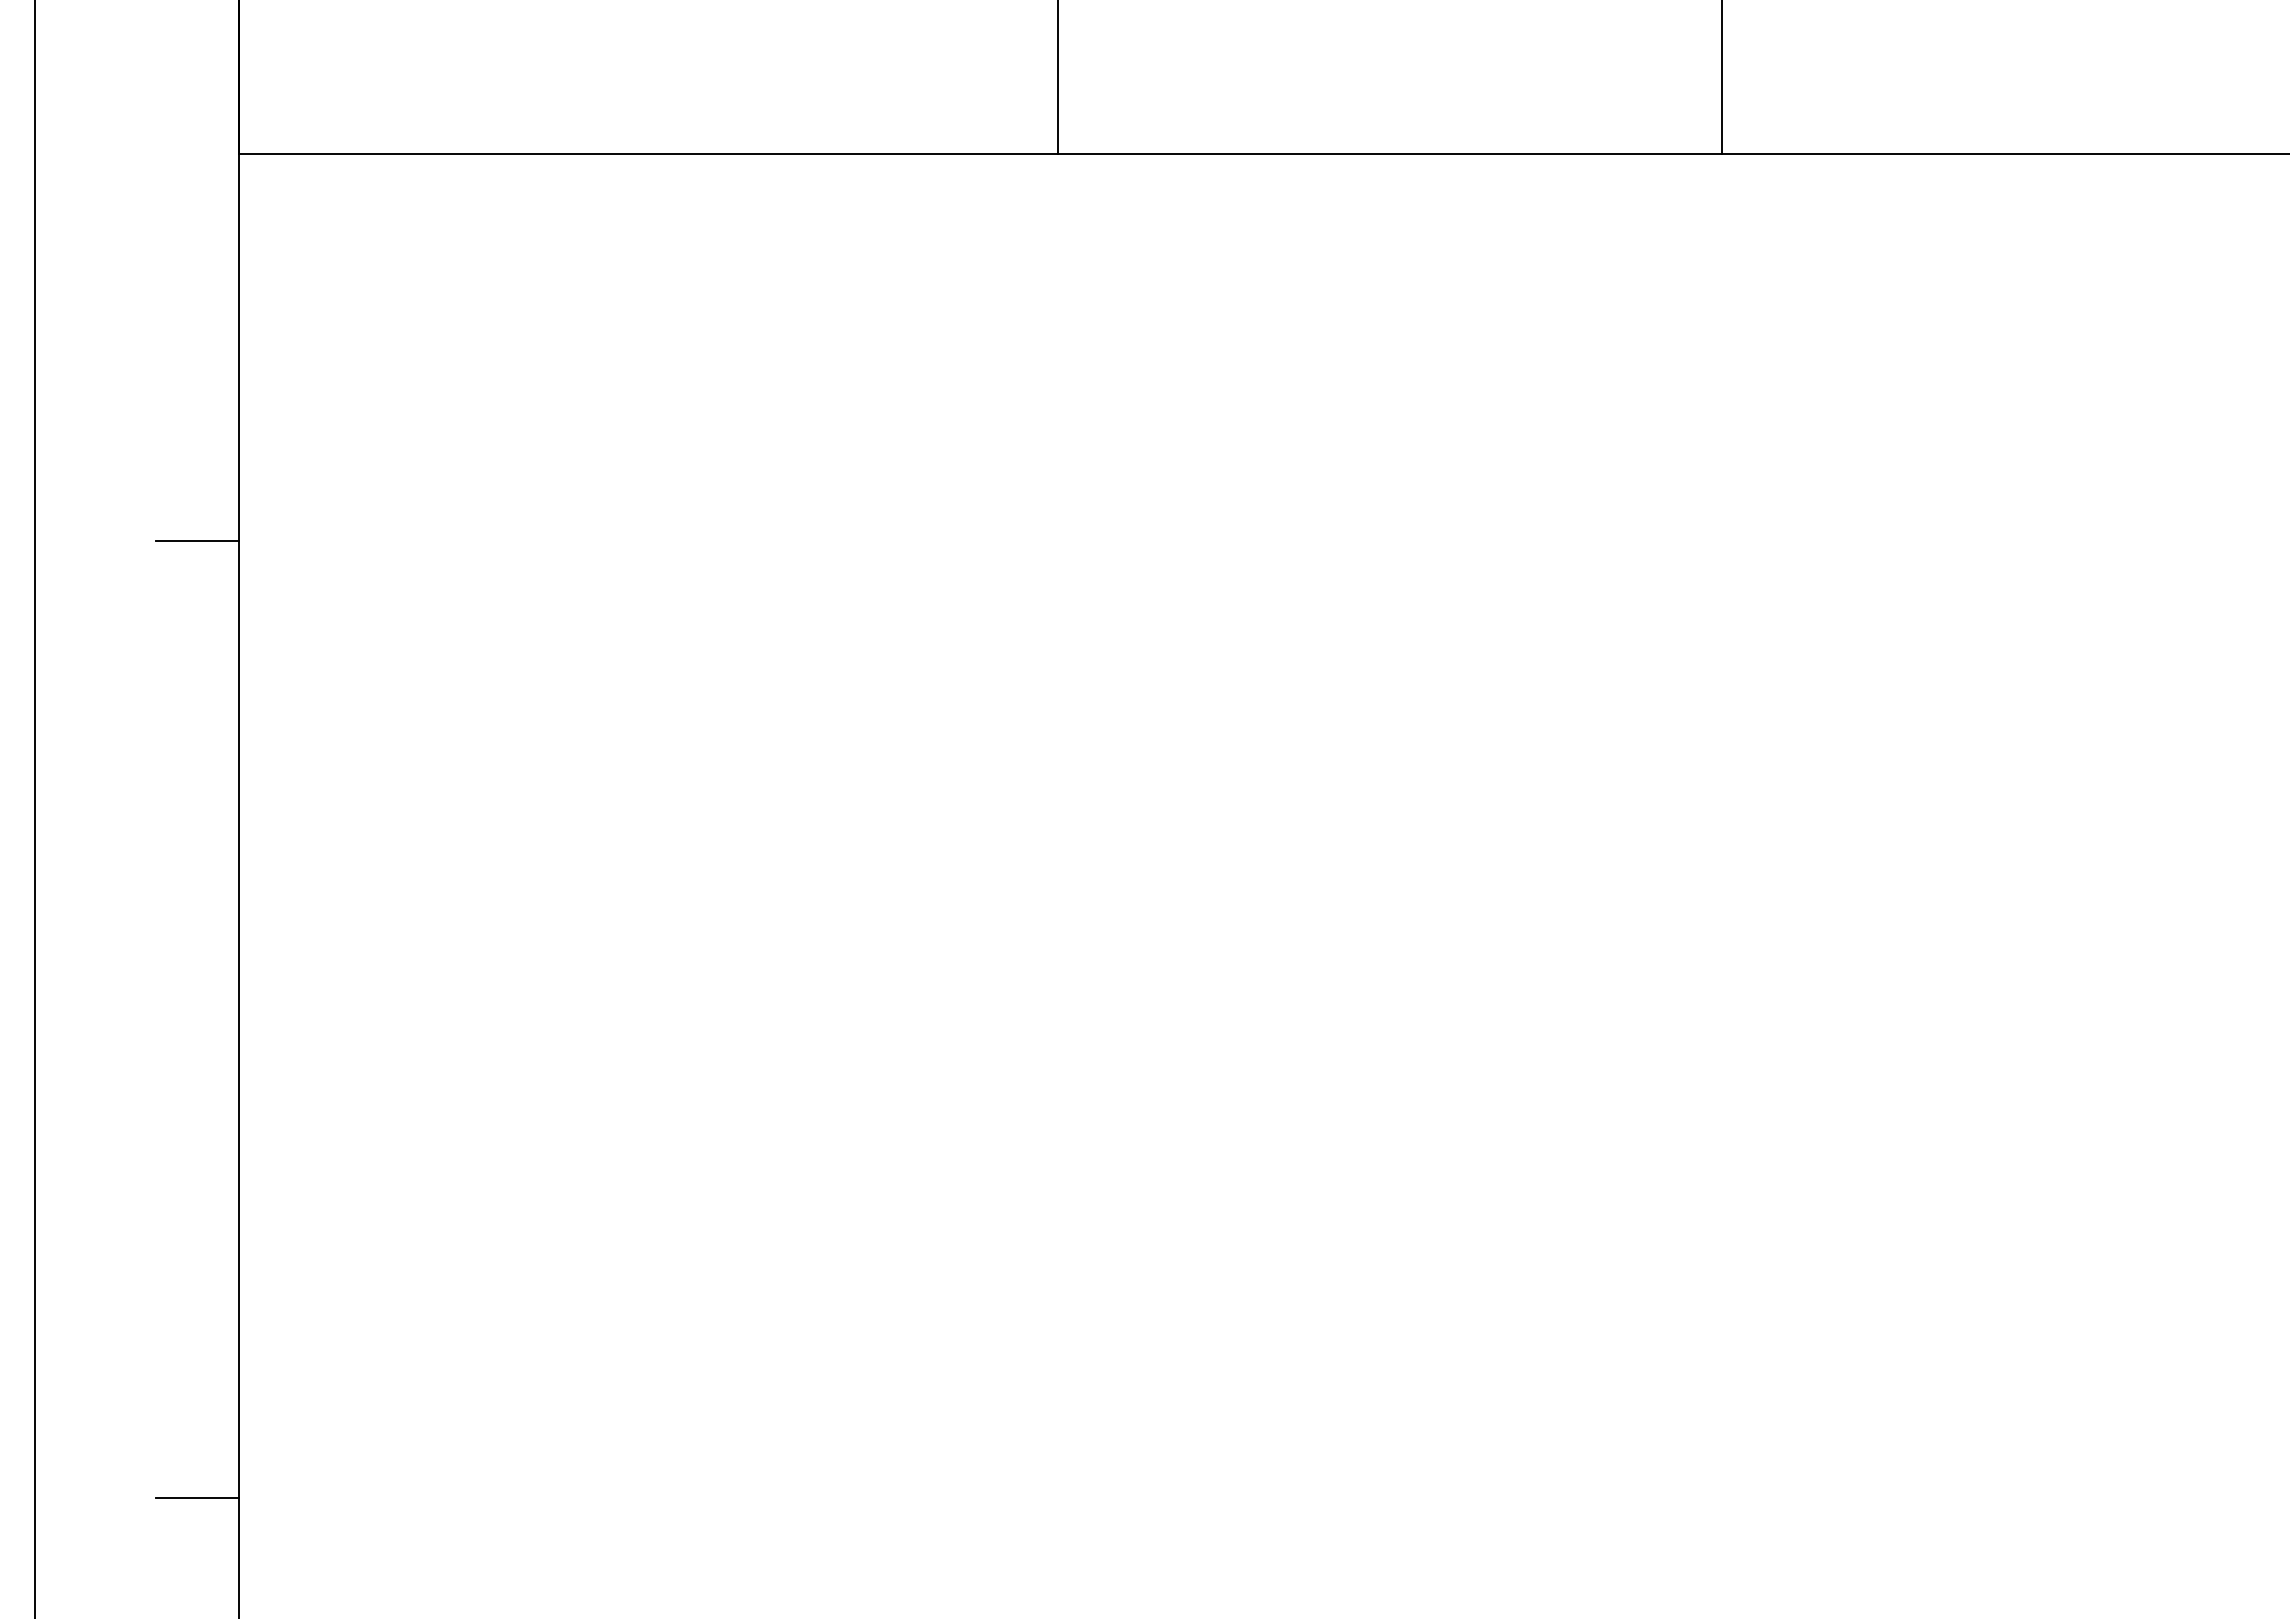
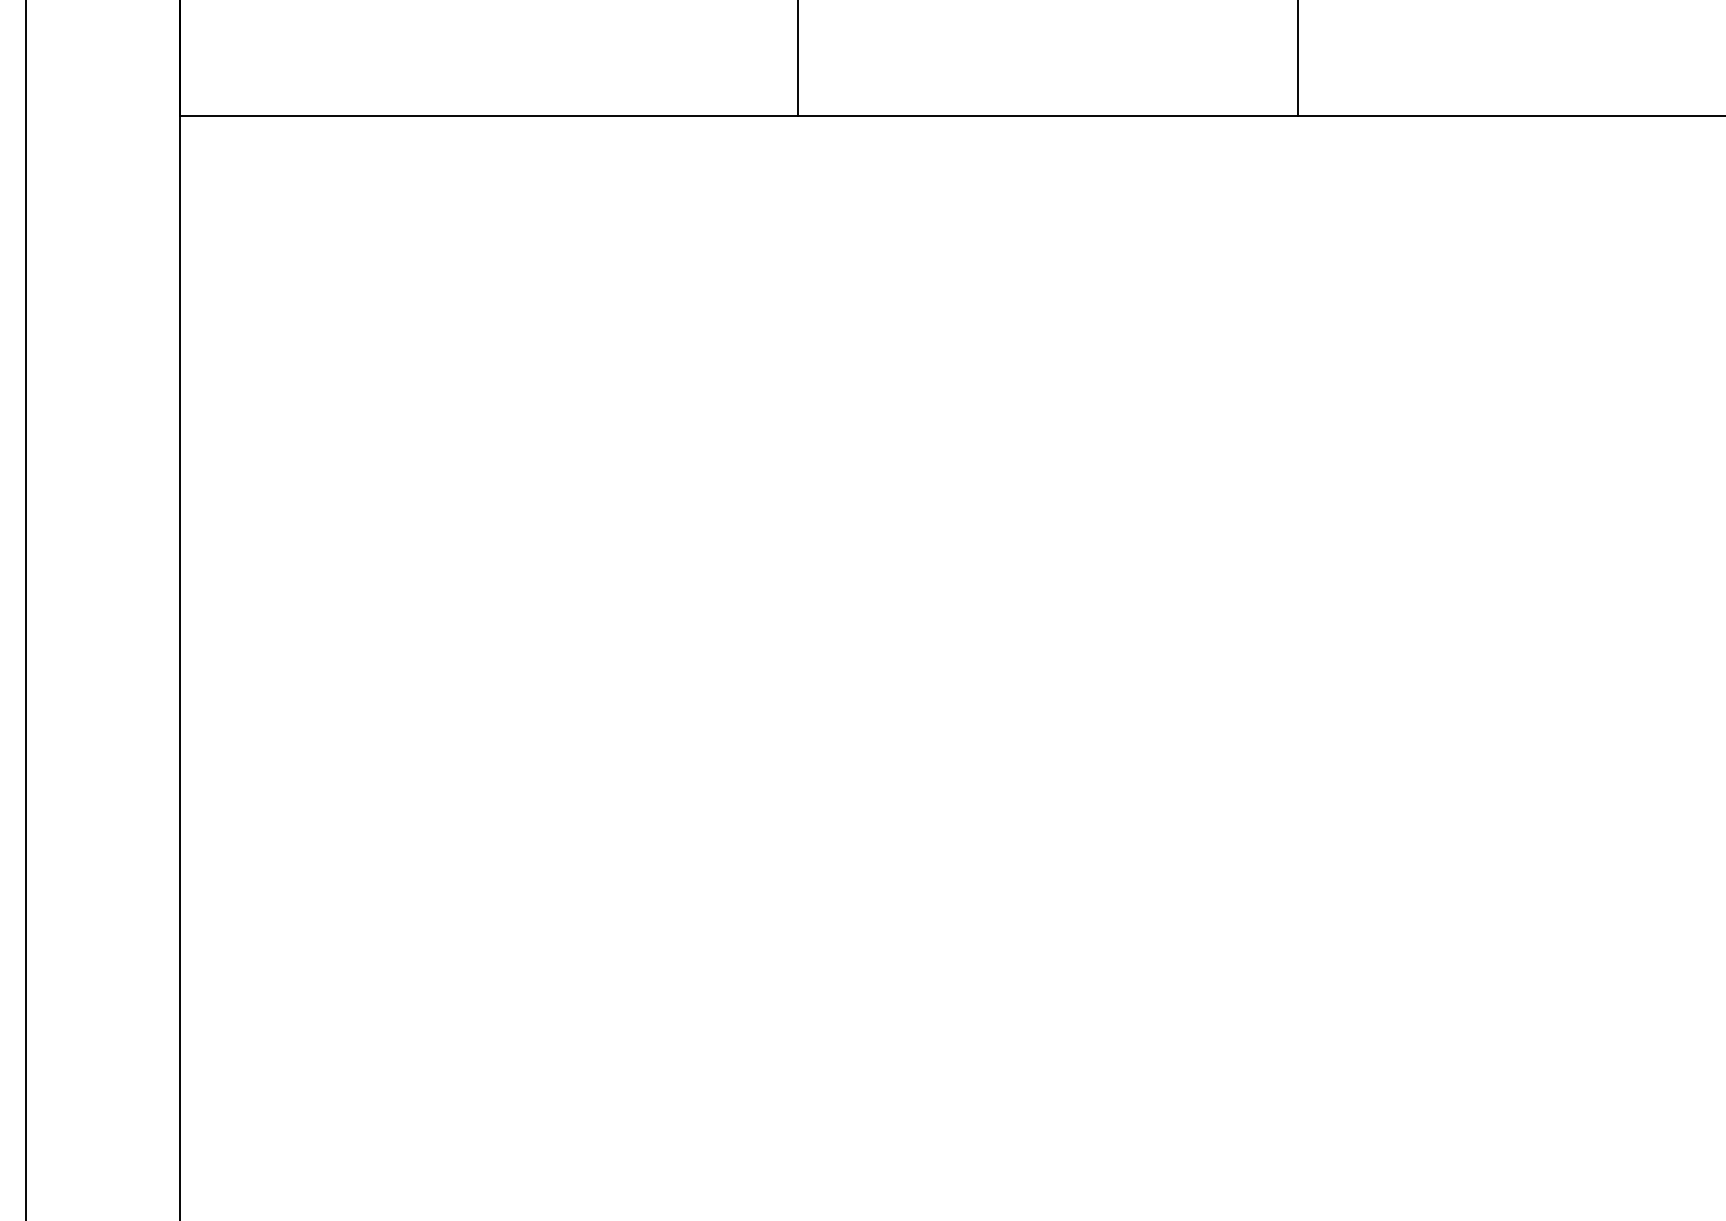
line: (196, 540) -> (147, 407), removed
line: (196, 1497) -> (147, 1129), removed

